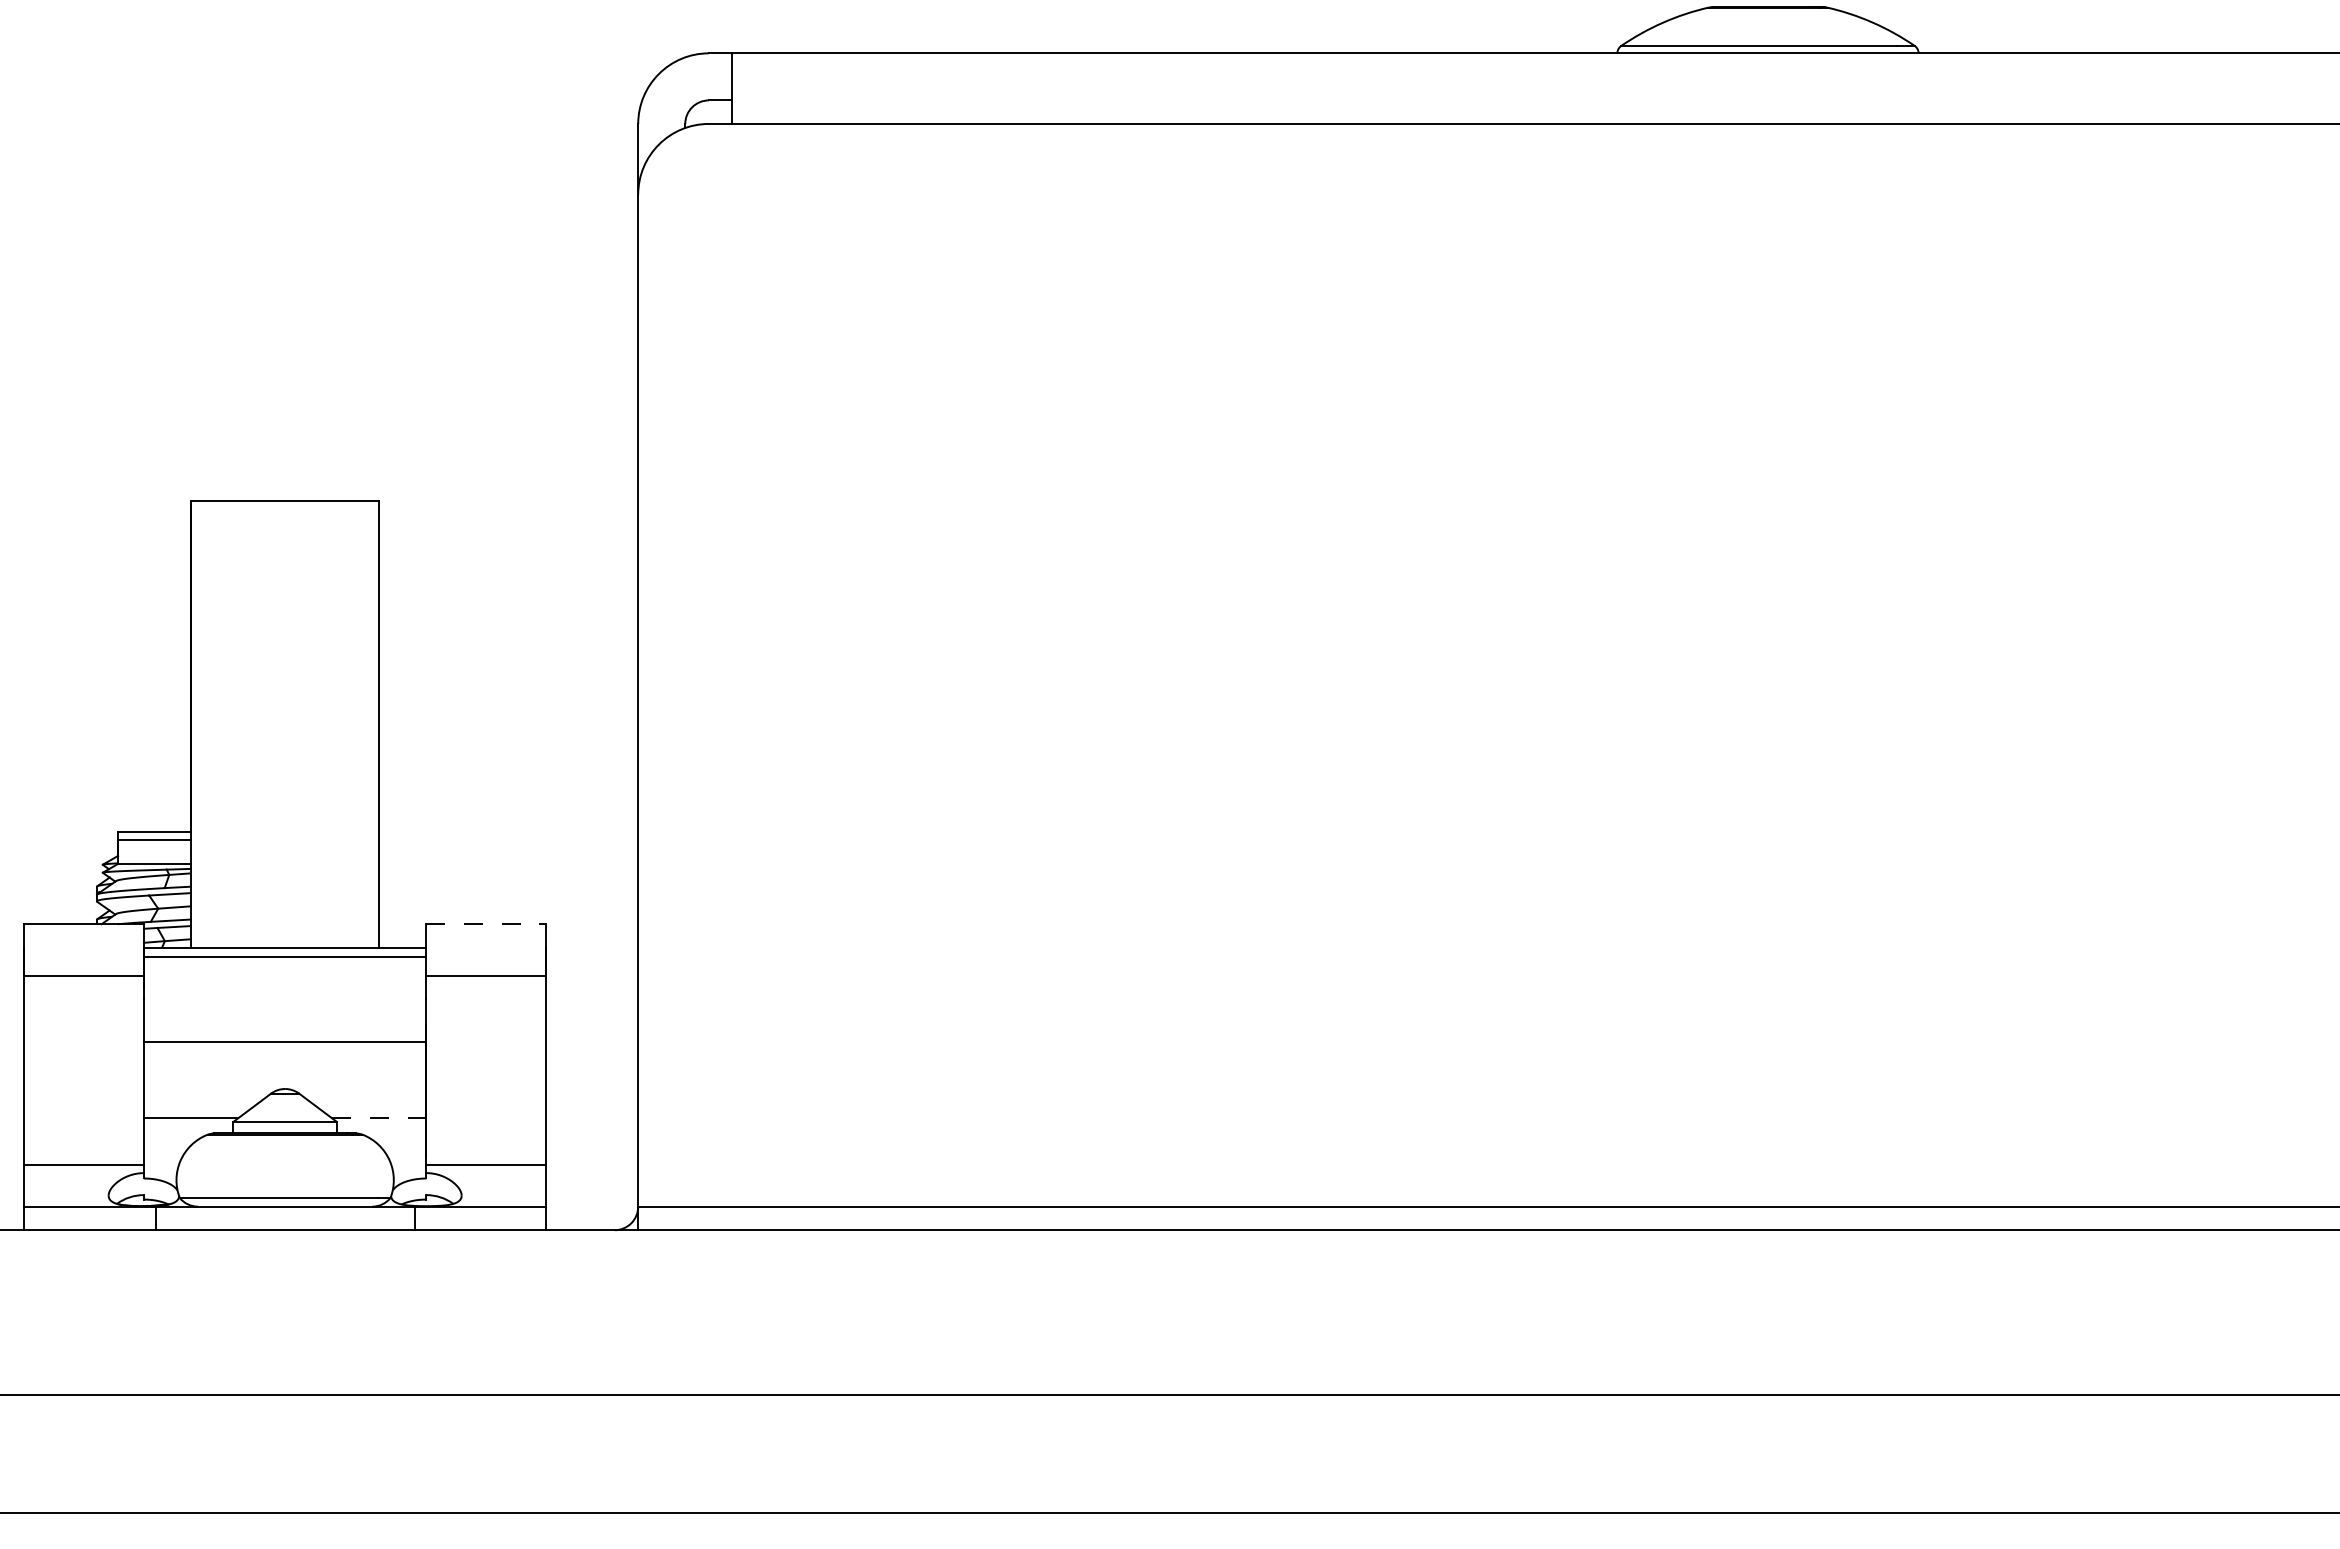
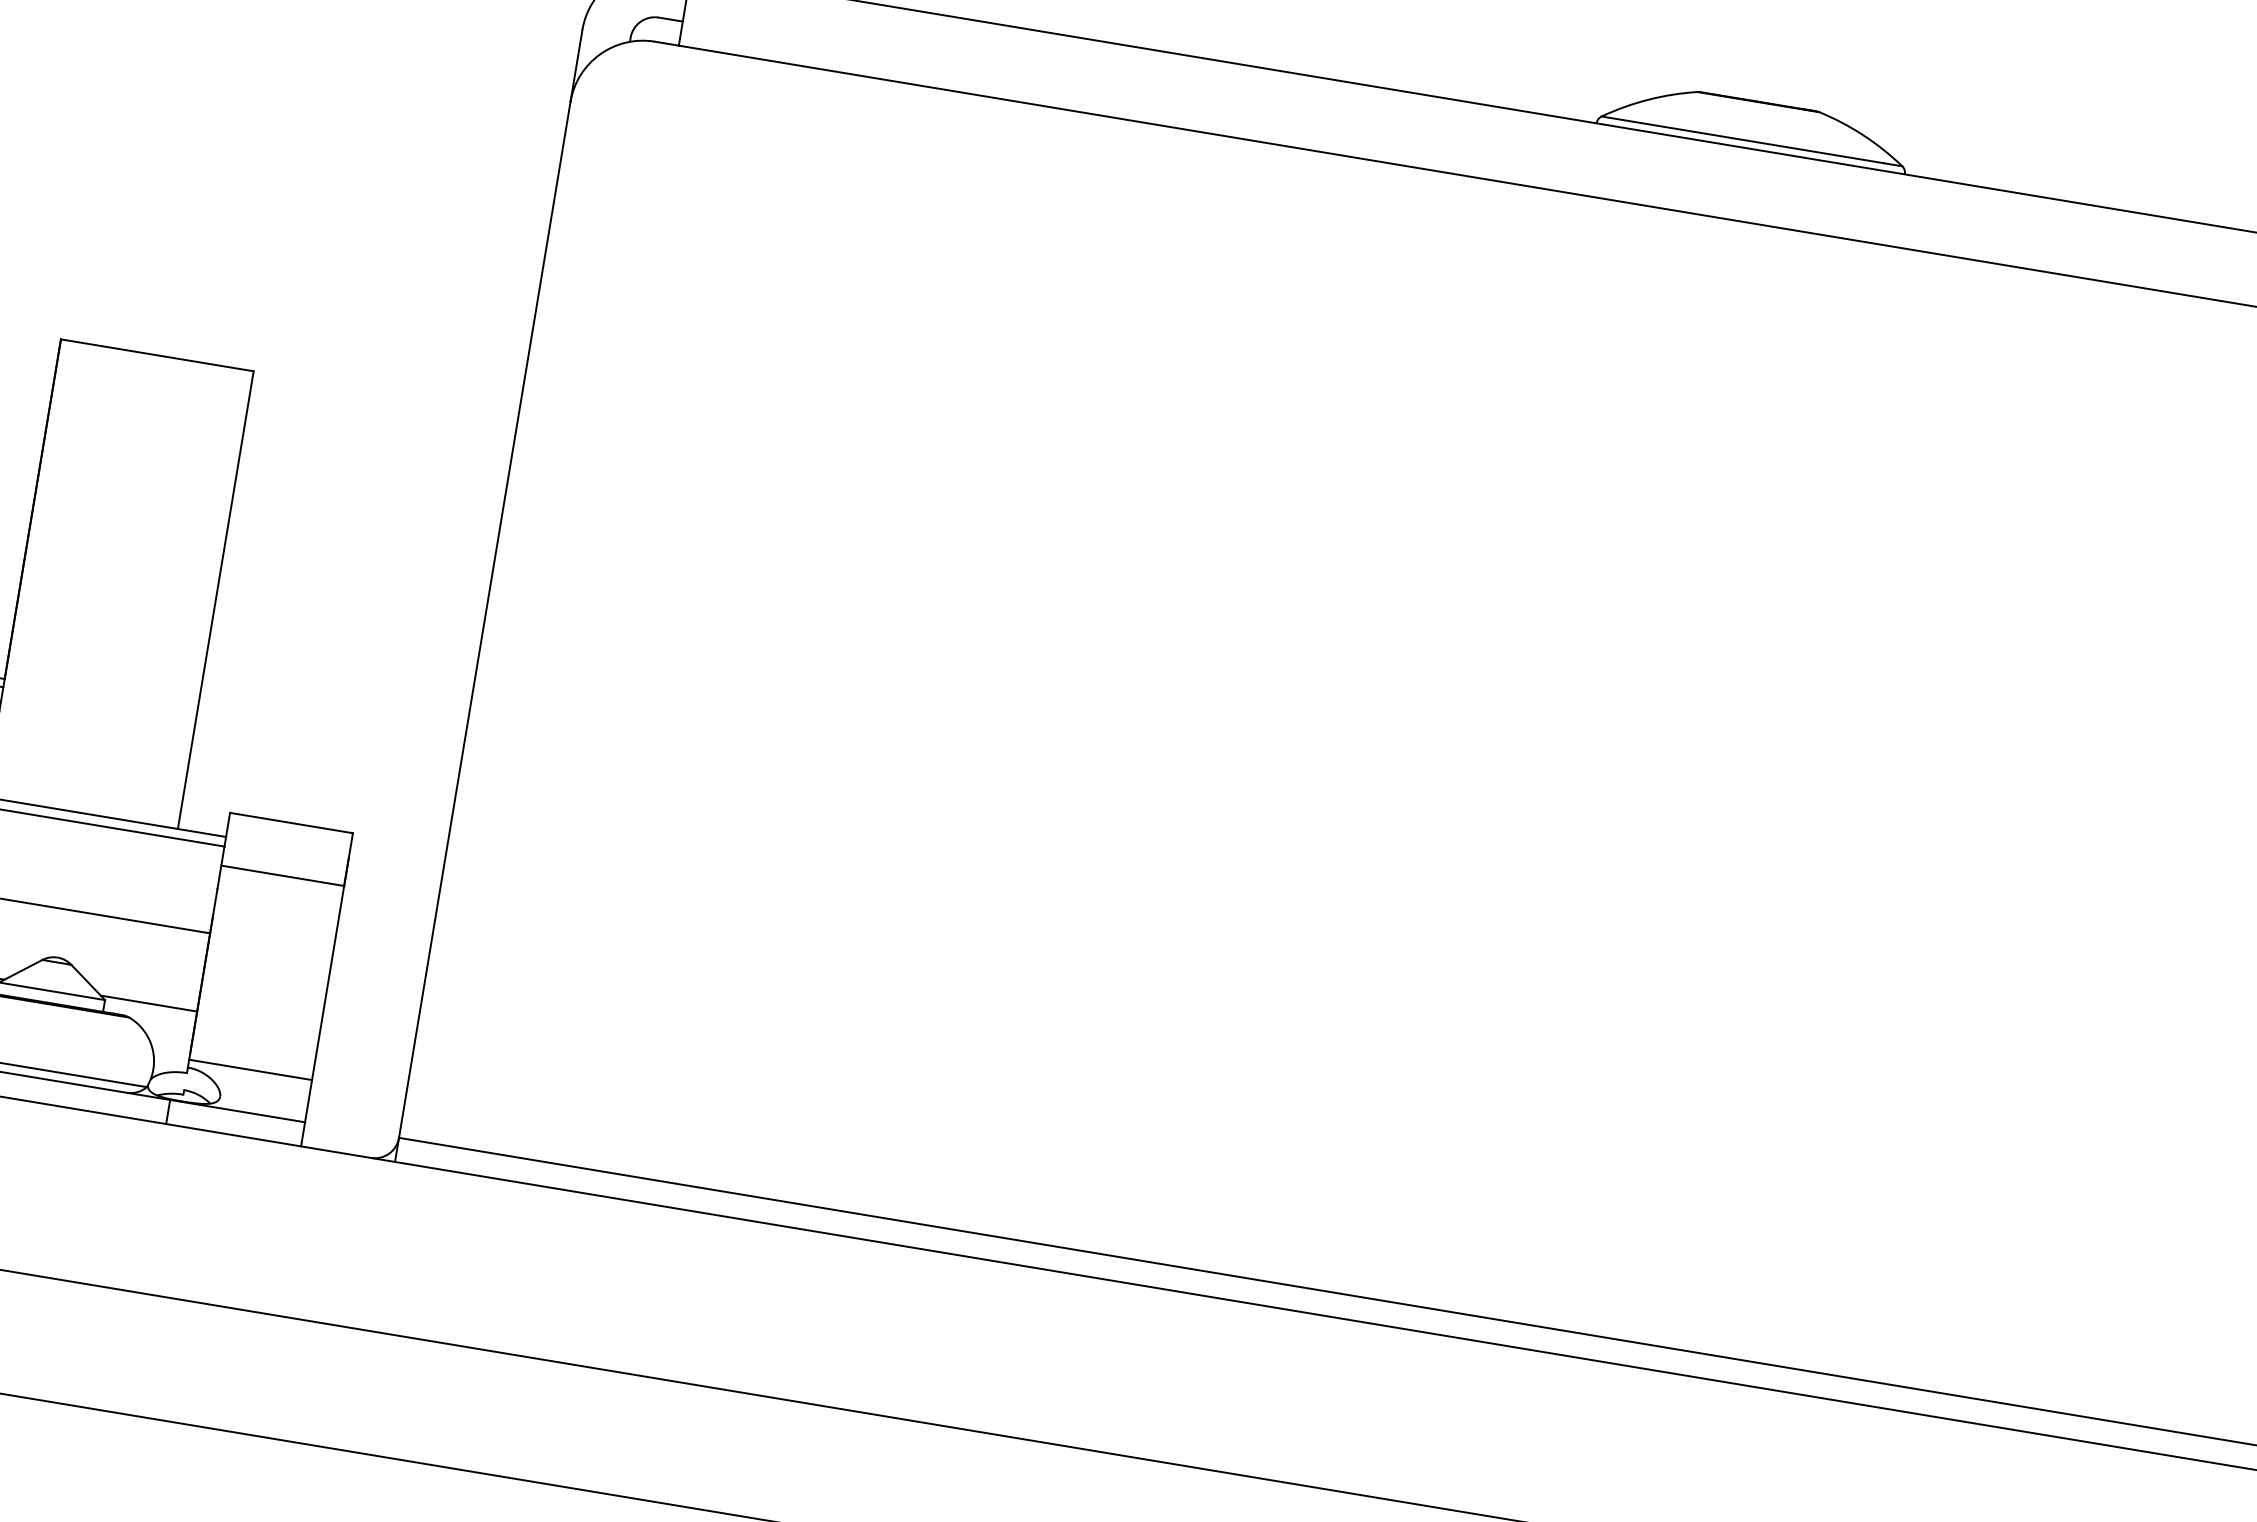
line: (486, 924) -> (291, 823), dashed -> solid
line: (379, 1118) -> (149, 1003), dashed -> solid

